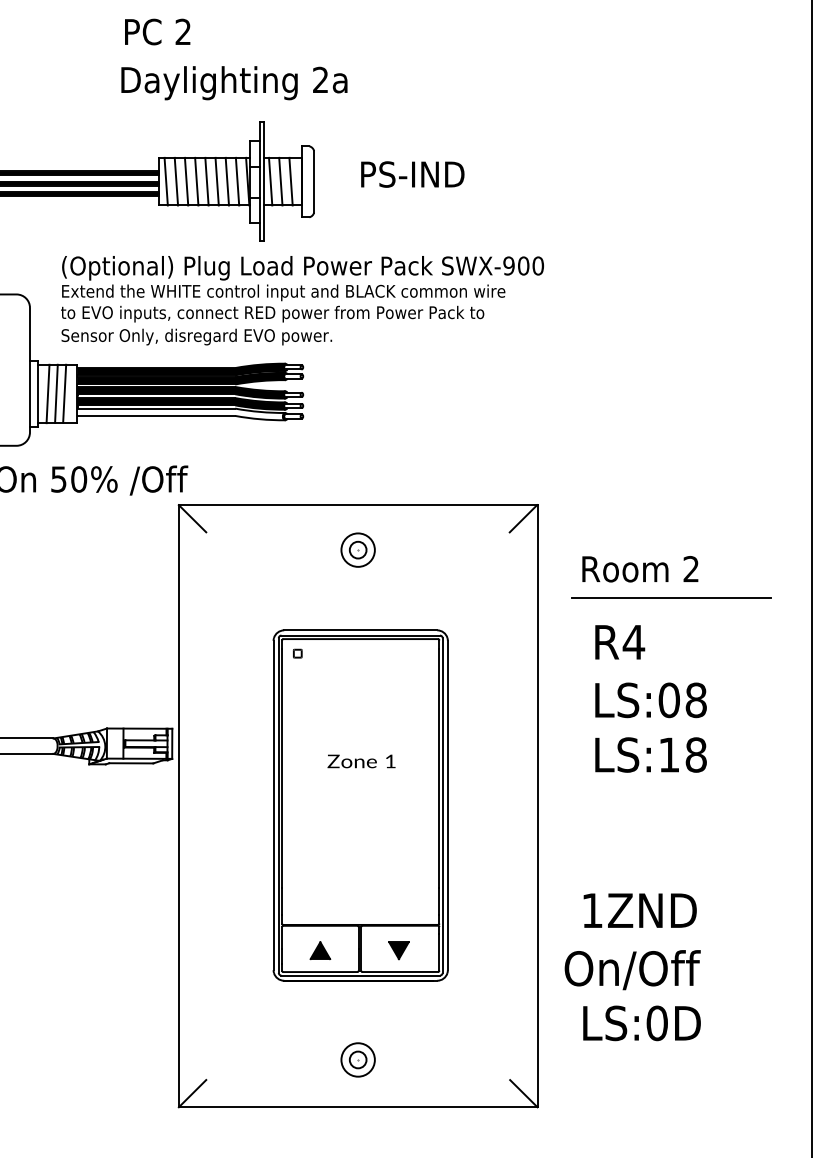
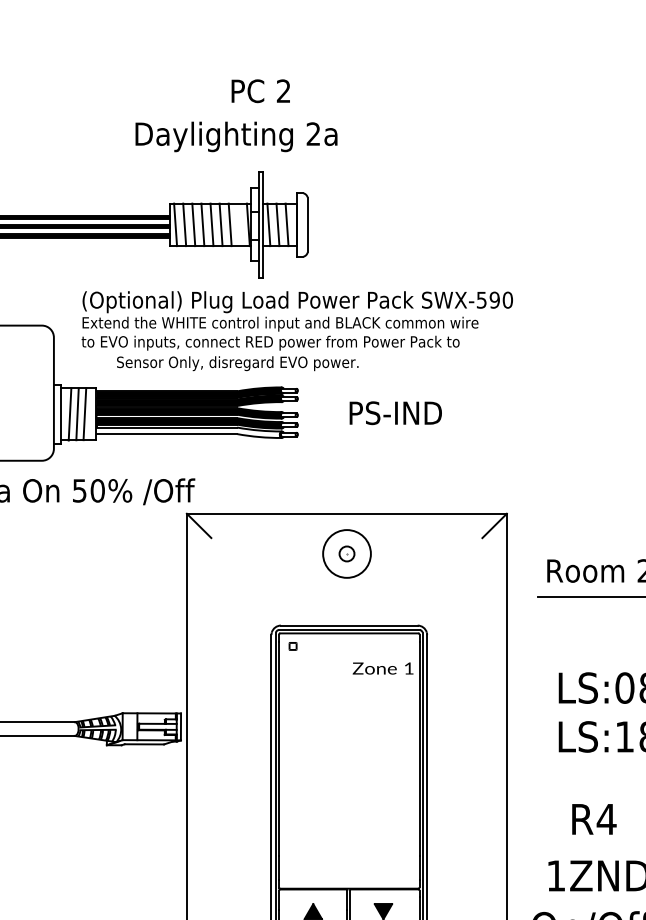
text: (157, 31) -> (260, 90), moved
text: (412, 174) -> (395, 413), moved
line: (237, 181) -> (239, 224), removed
text: (516, 265) -> (488, 299), SWX-900 -> SWX-590
text: (196, 336) -> (237, 363), moved
circle: (357, 549) -> (346, 553), size x1.6
text: (620, 642) -> (594, 819), moved
text: (361, 761) -> (383, 668), moved

